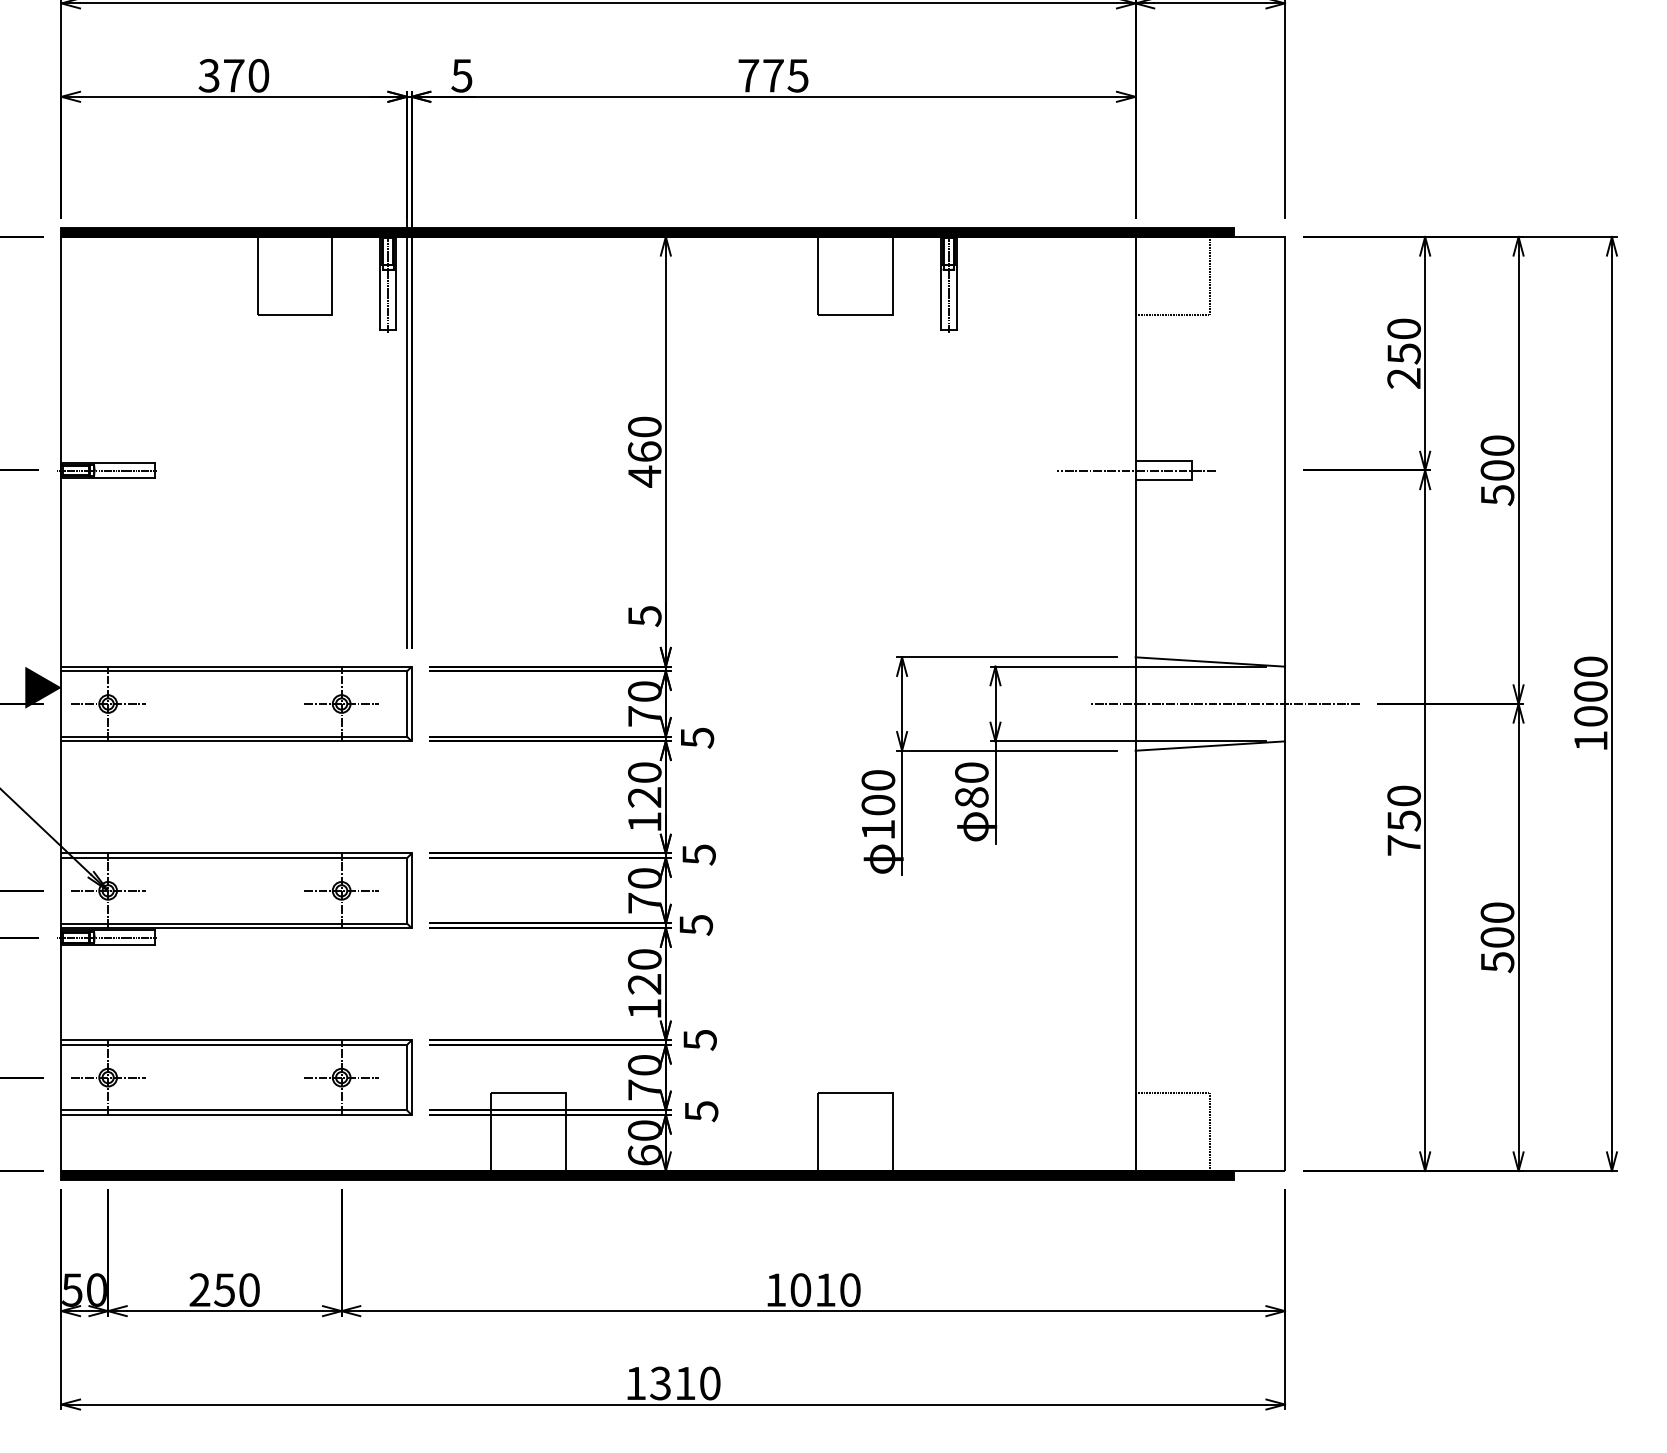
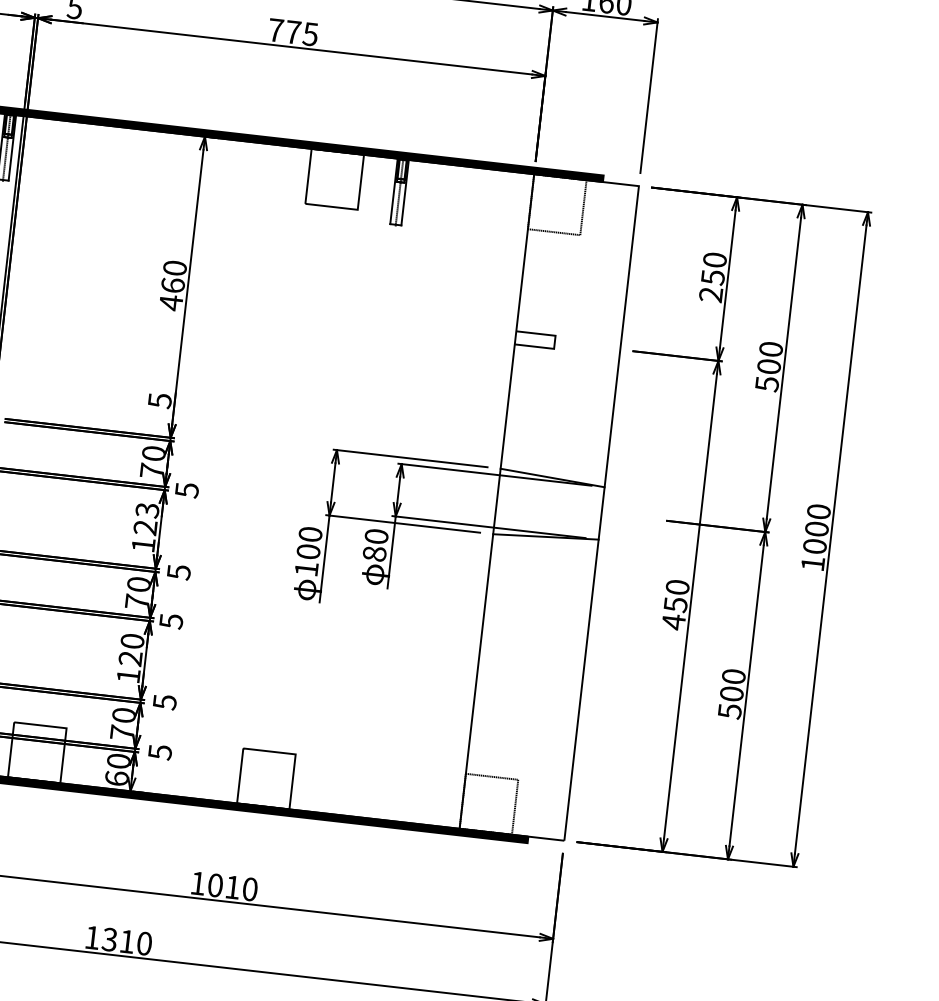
line: (1136, 470) -> (516, 337), removed
line: (1223, 704) -> (558, 508), removed
text: (644, 772) -> (147, 510), 120 -> 123
text: (1403, 845) -> (673, 622), 750 -> 450

